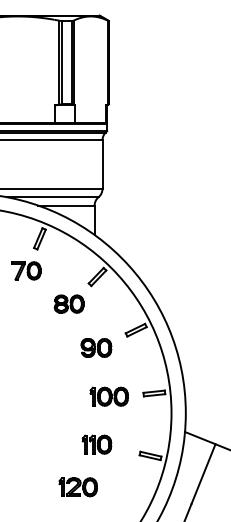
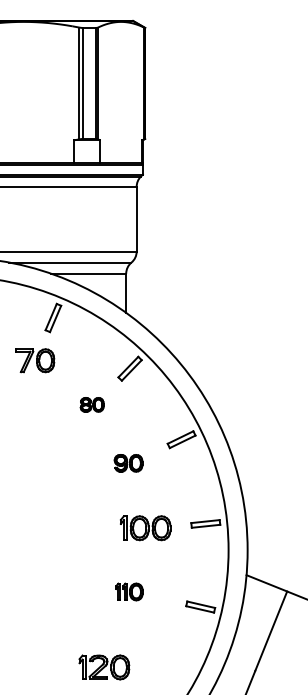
part: (68, 303) -> (91, 404), size x0.6
part: (96, 347) -> (128, 462), size x0.7
part: (96, 444) -> (128, 591), size x0.7
part: (77, 487) -> (103, 667), moved

